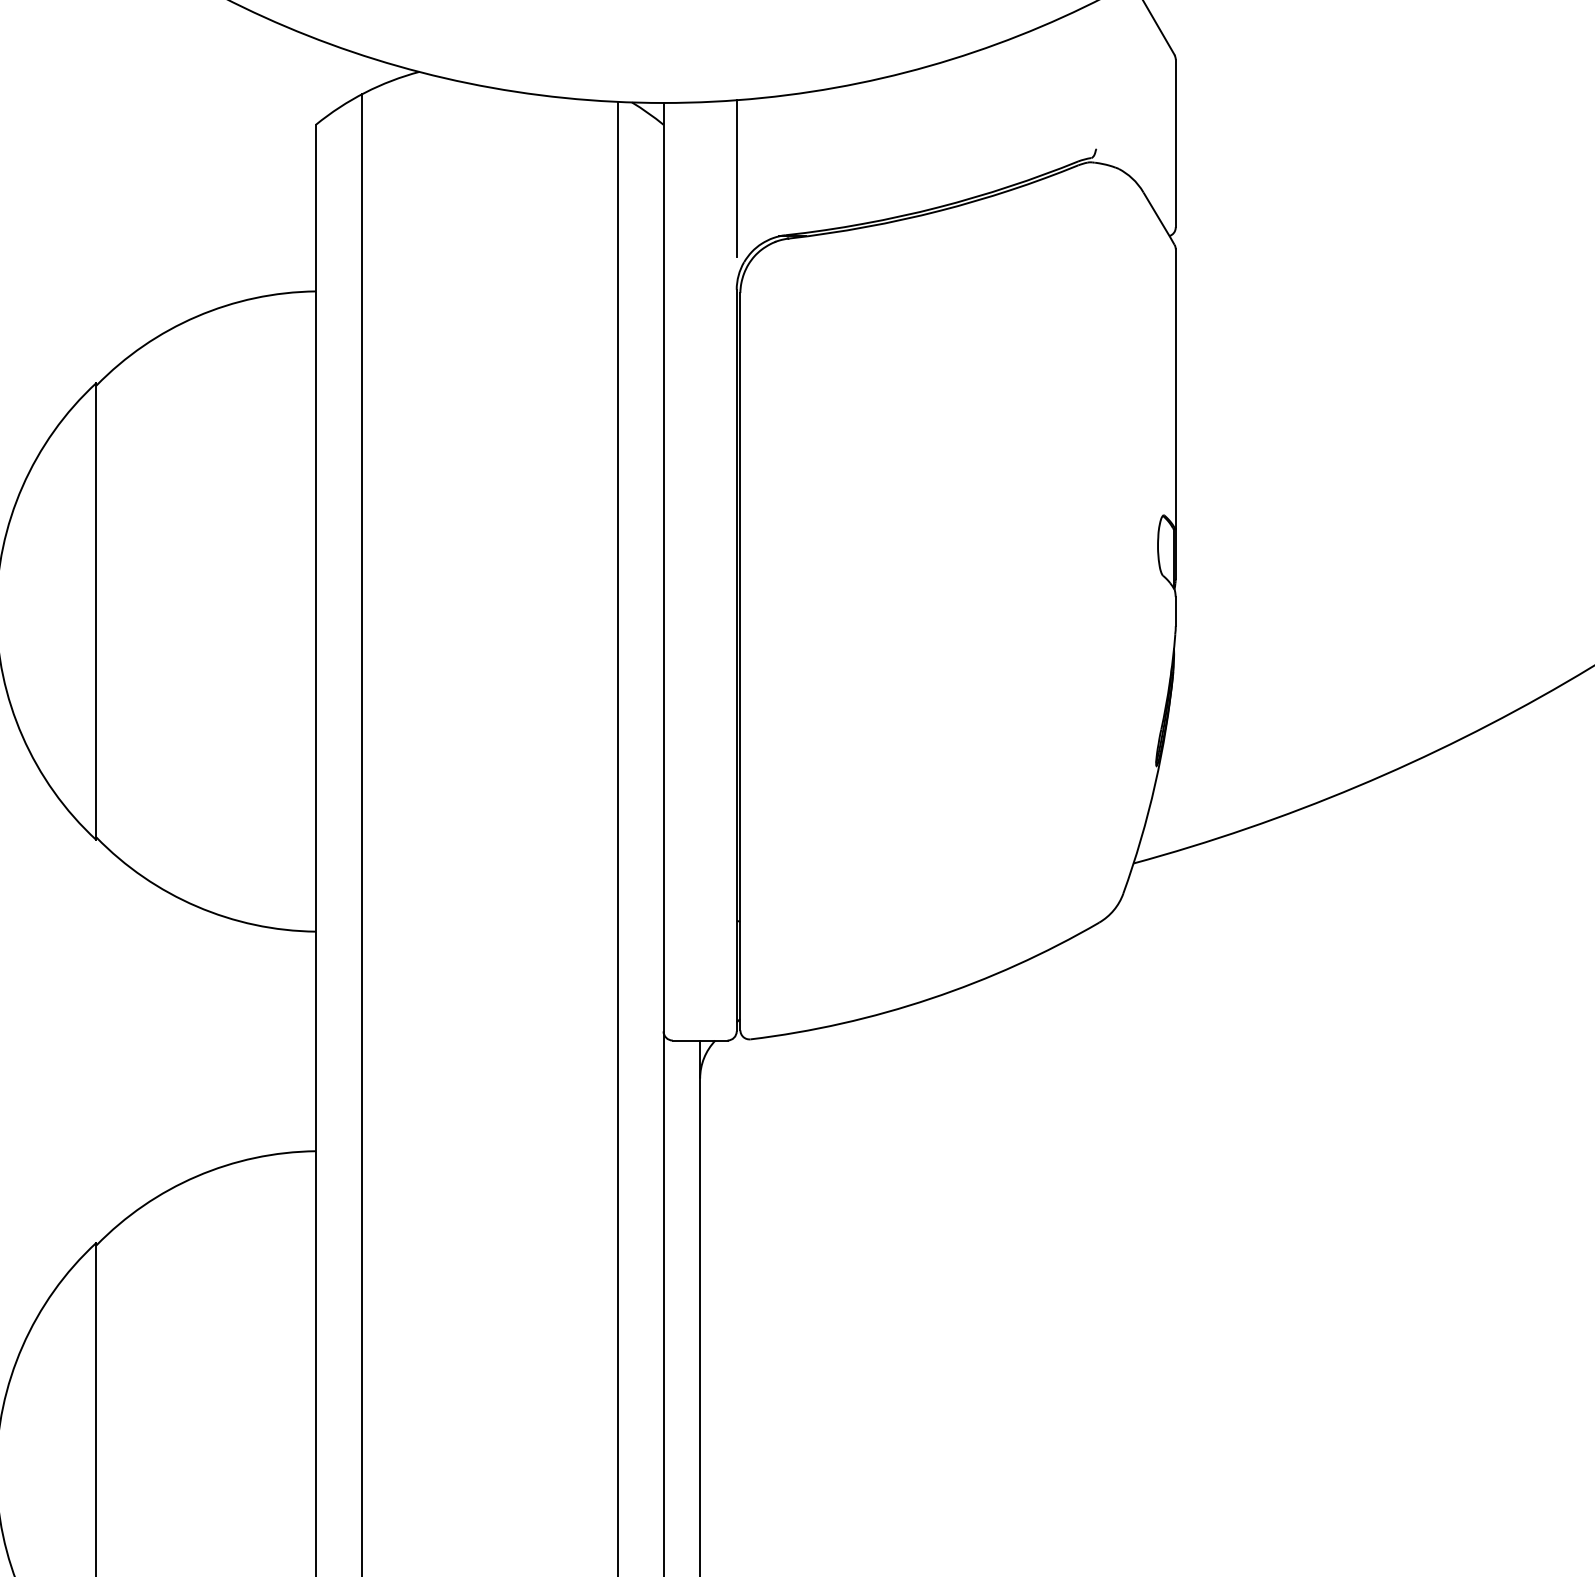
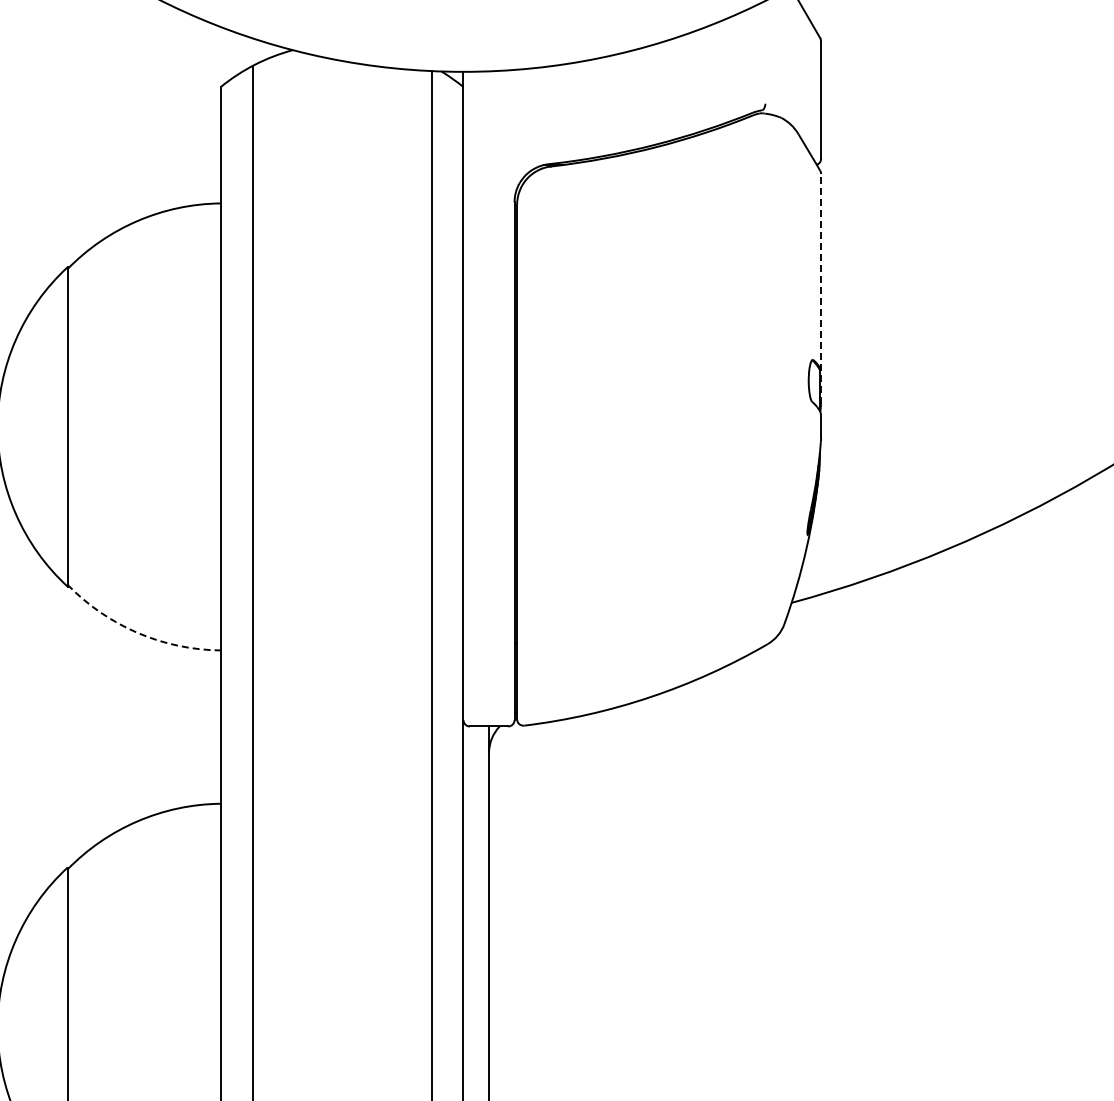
line: (736, 178) -> (514, 124), removed
line: (1176, 413) -> (821, 288), solid -> dashed
arc: (196, 905) -> (137, 632), solid -> dashed

